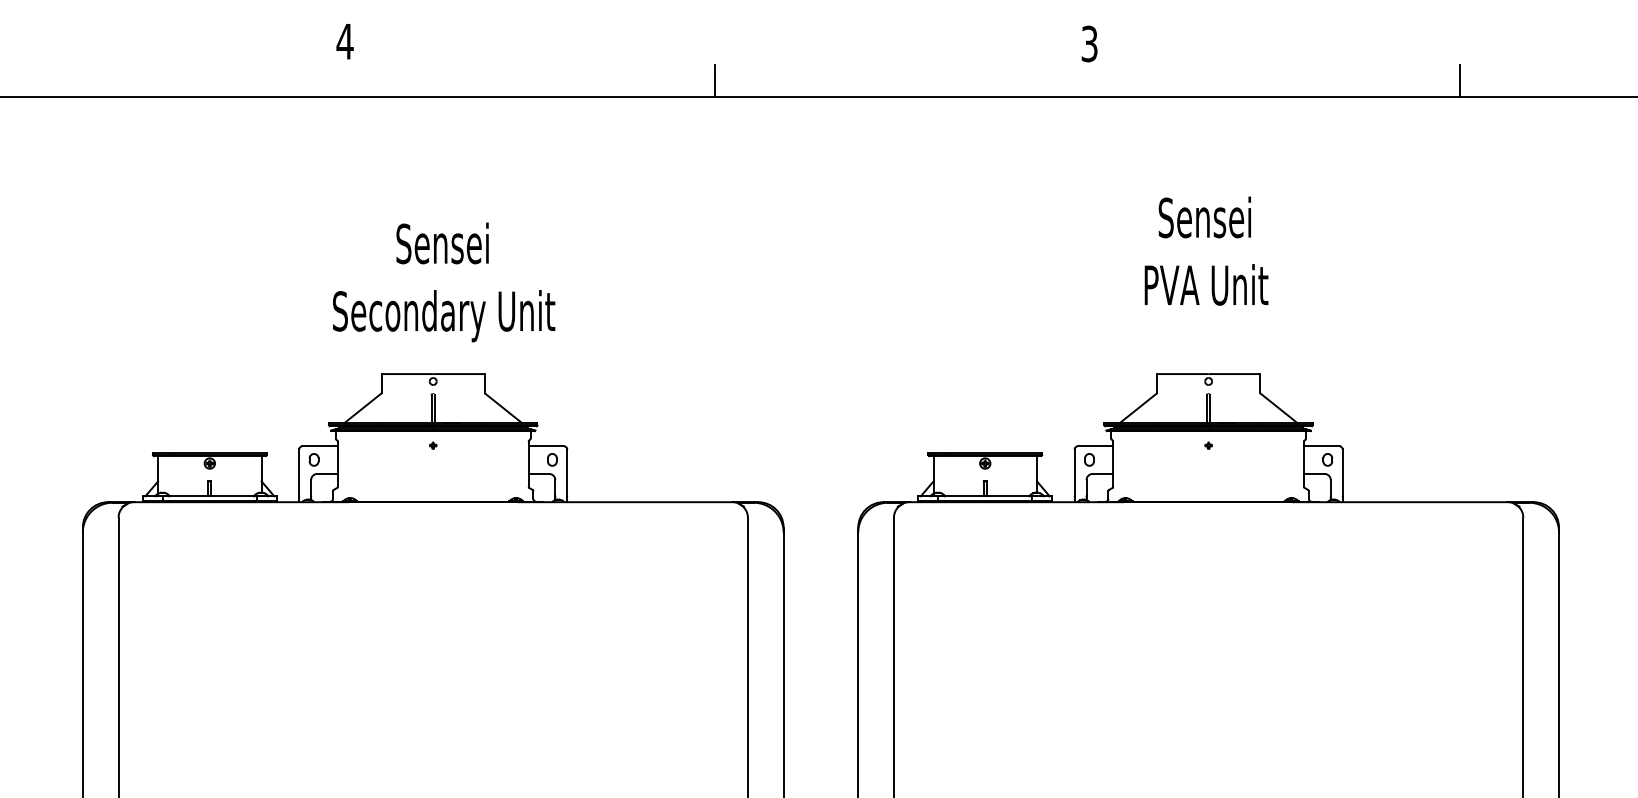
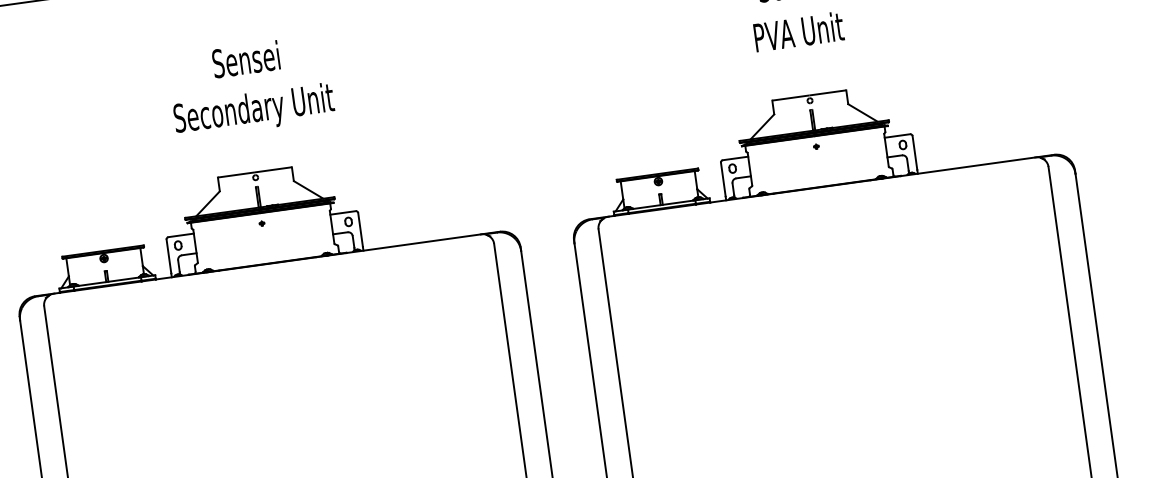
text: (444, 282) -> (251, 87), moved

